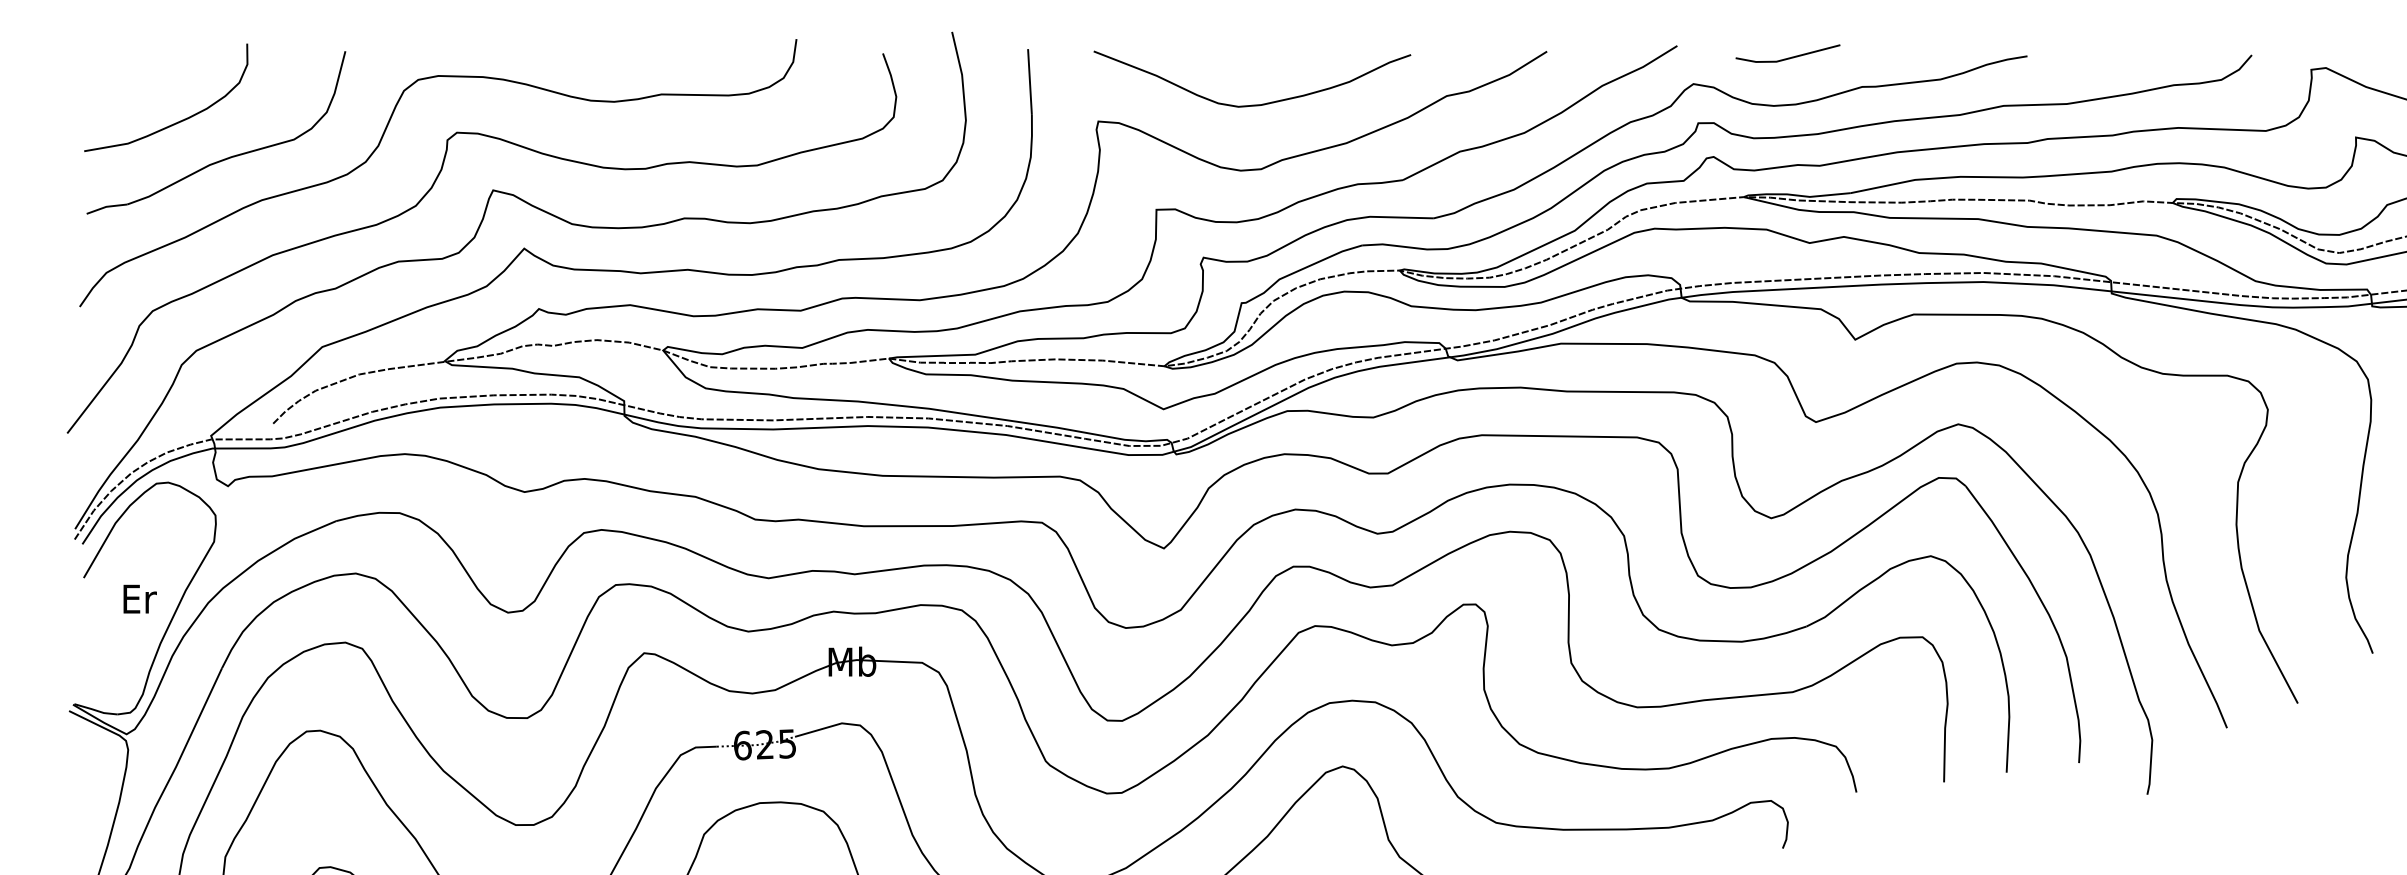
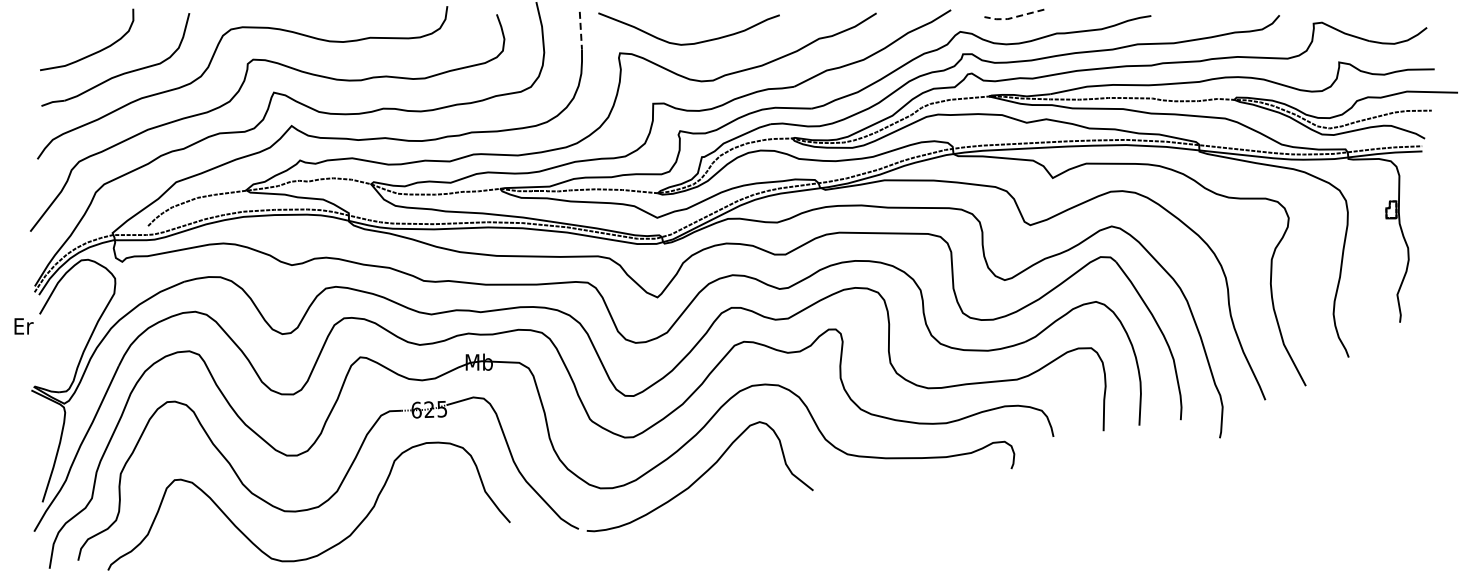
line: (1786, 58) -> (1013, 17), solid -> dashed
line: (1029, 81) -> (580, 30), solid -> dashed
curve: (1251, 104) -> (688, 43), moved
text: (139, 599) -> (23, 326), moved

